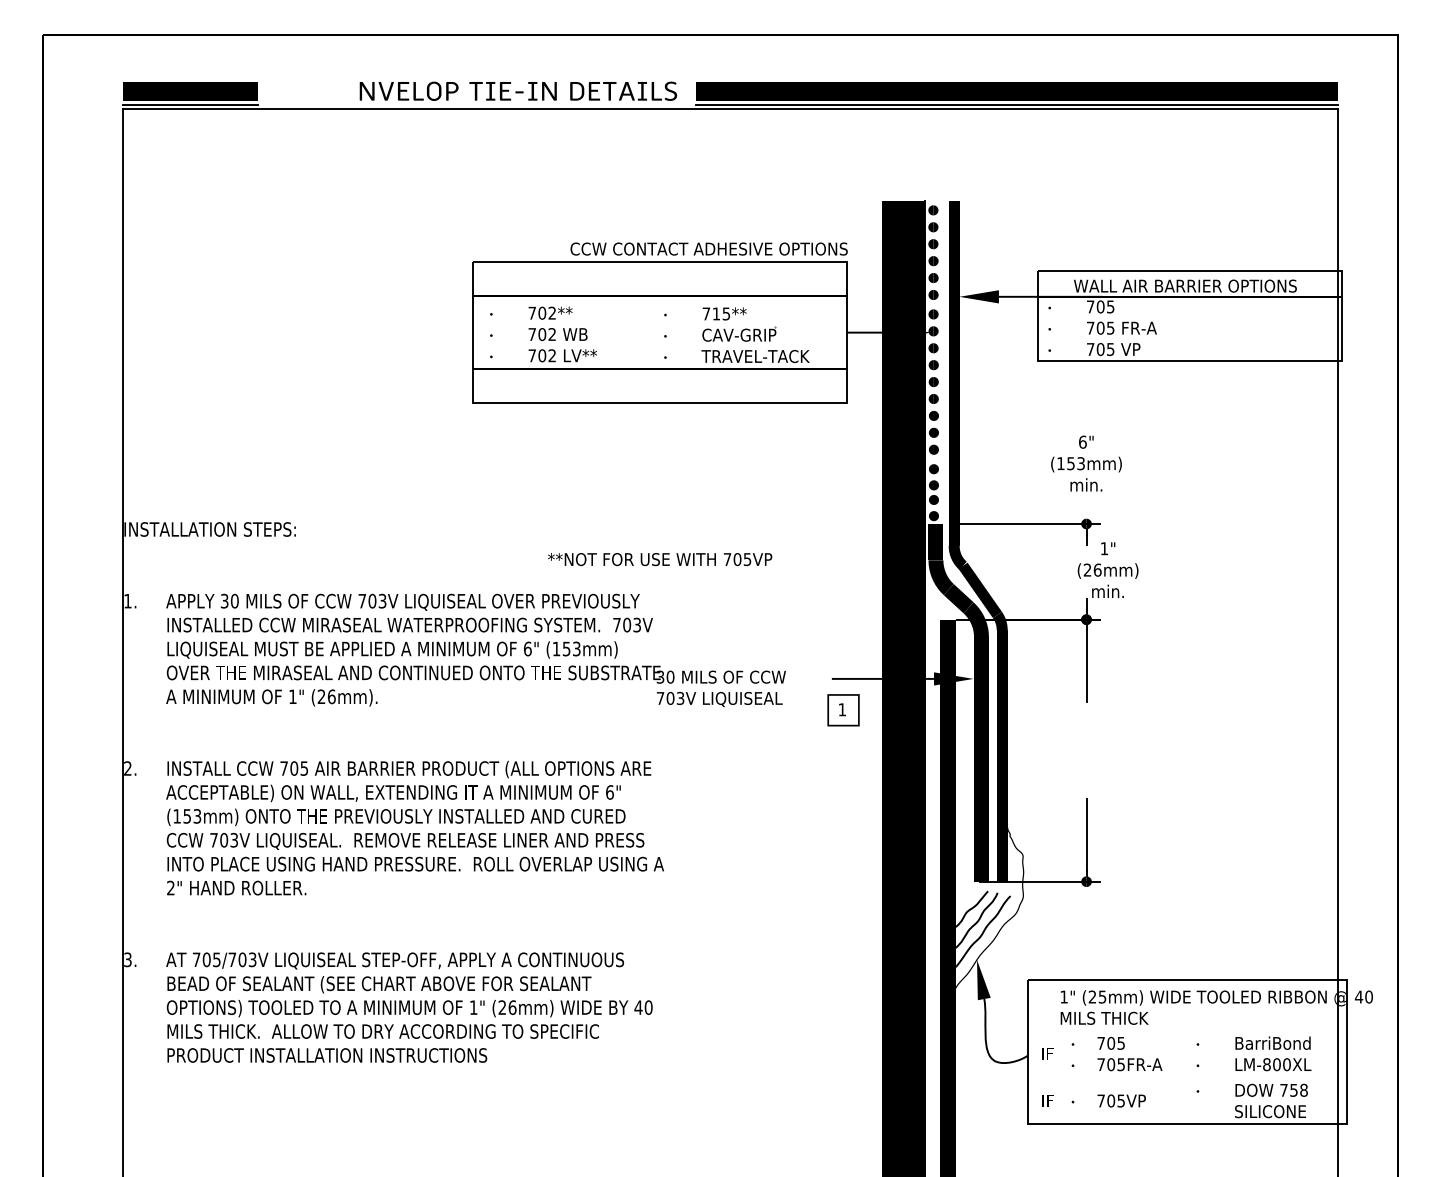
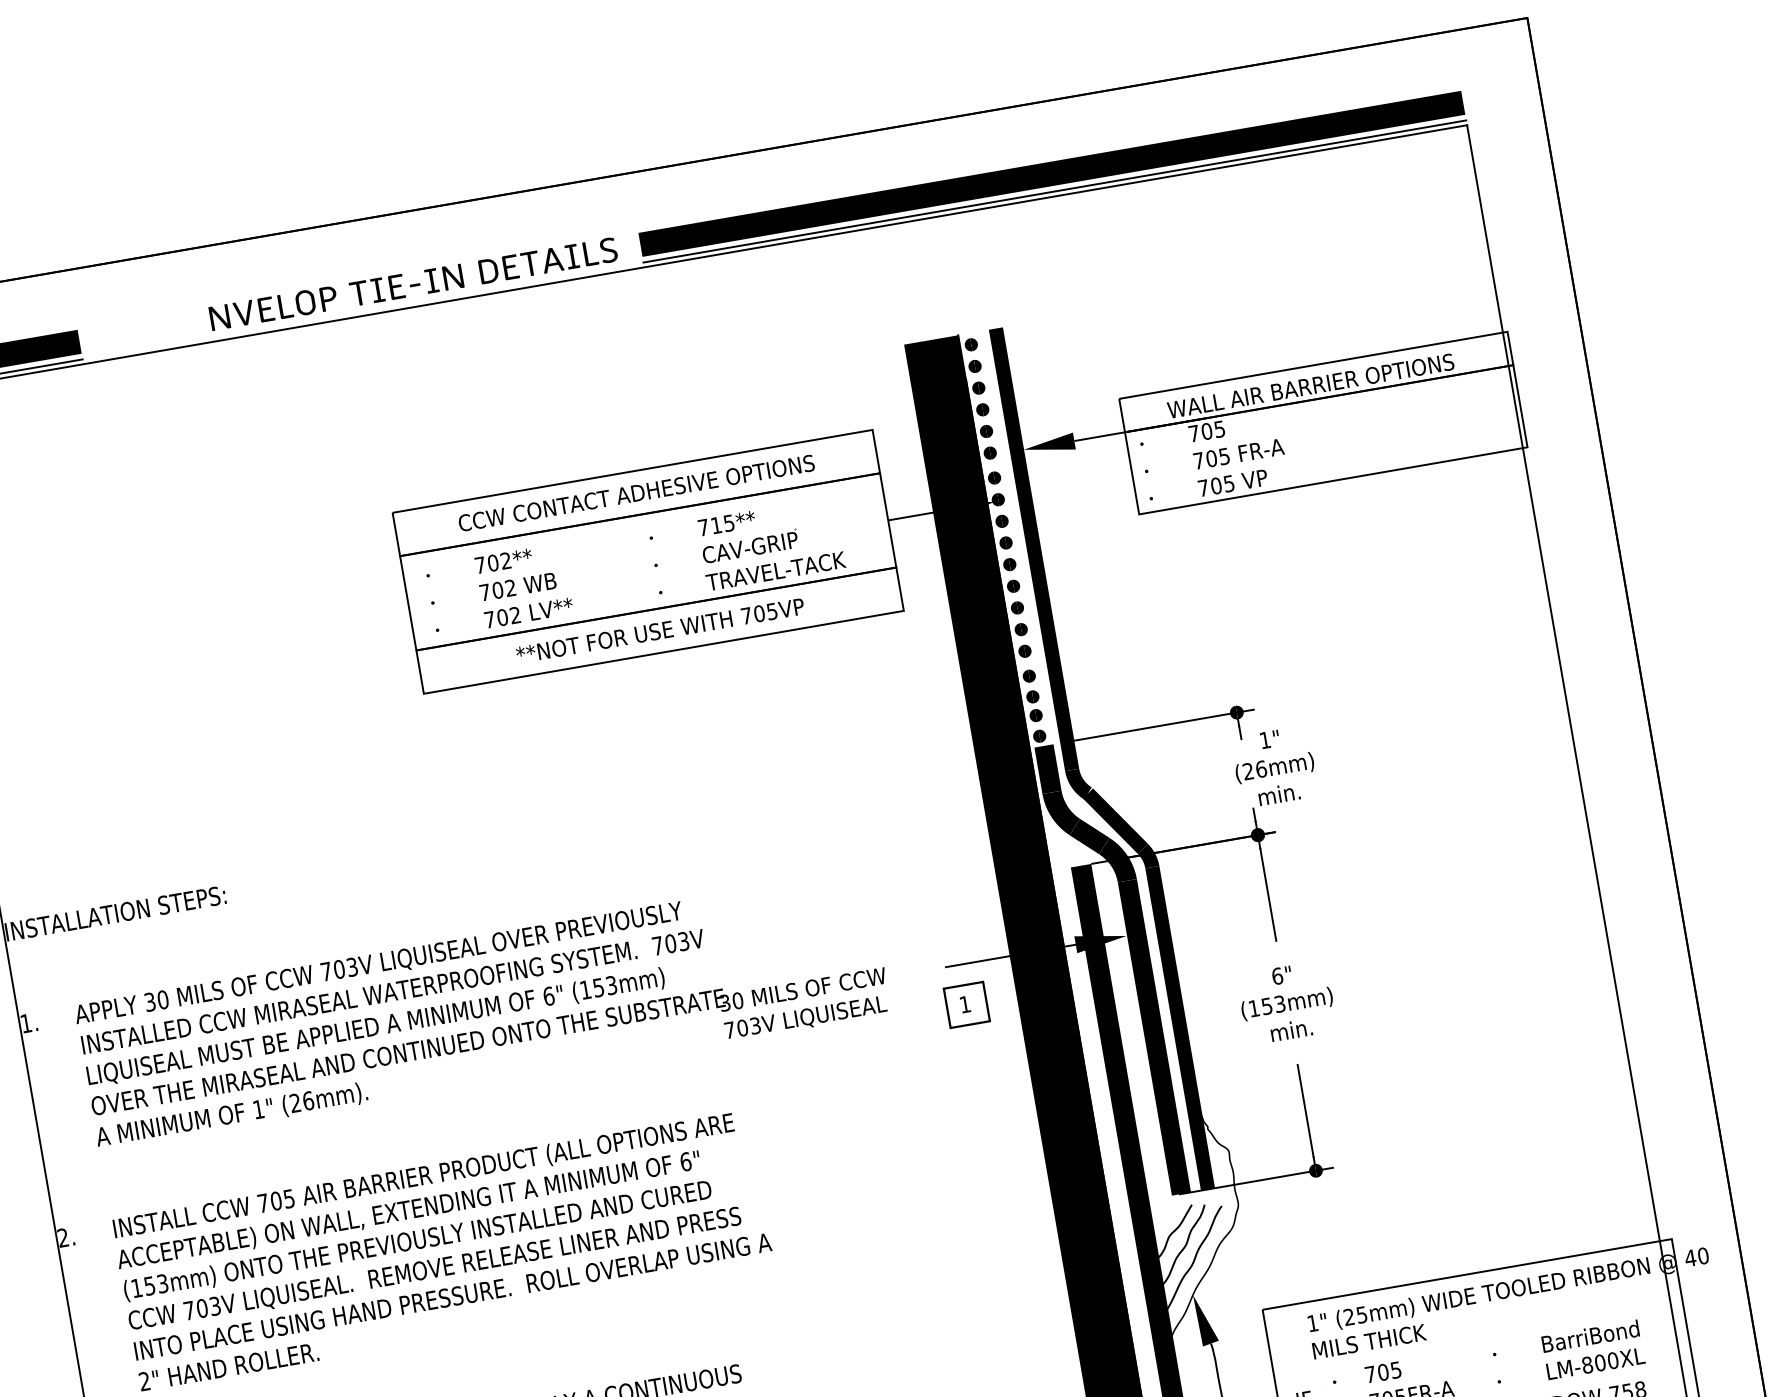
text: (708, 248) -> (635, 492), moved
text: (1086, 463) -> (1286, 1002), moved
text: (660, 559) -> (660, 630), moved

